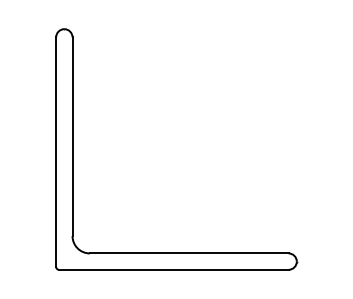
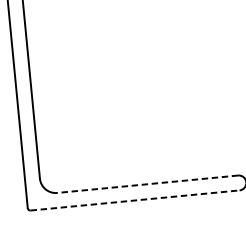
line: (188, 253) -> (147, 184), solid -> dashed
line: (173, 269) -> (134, 200), solid -> dashed

